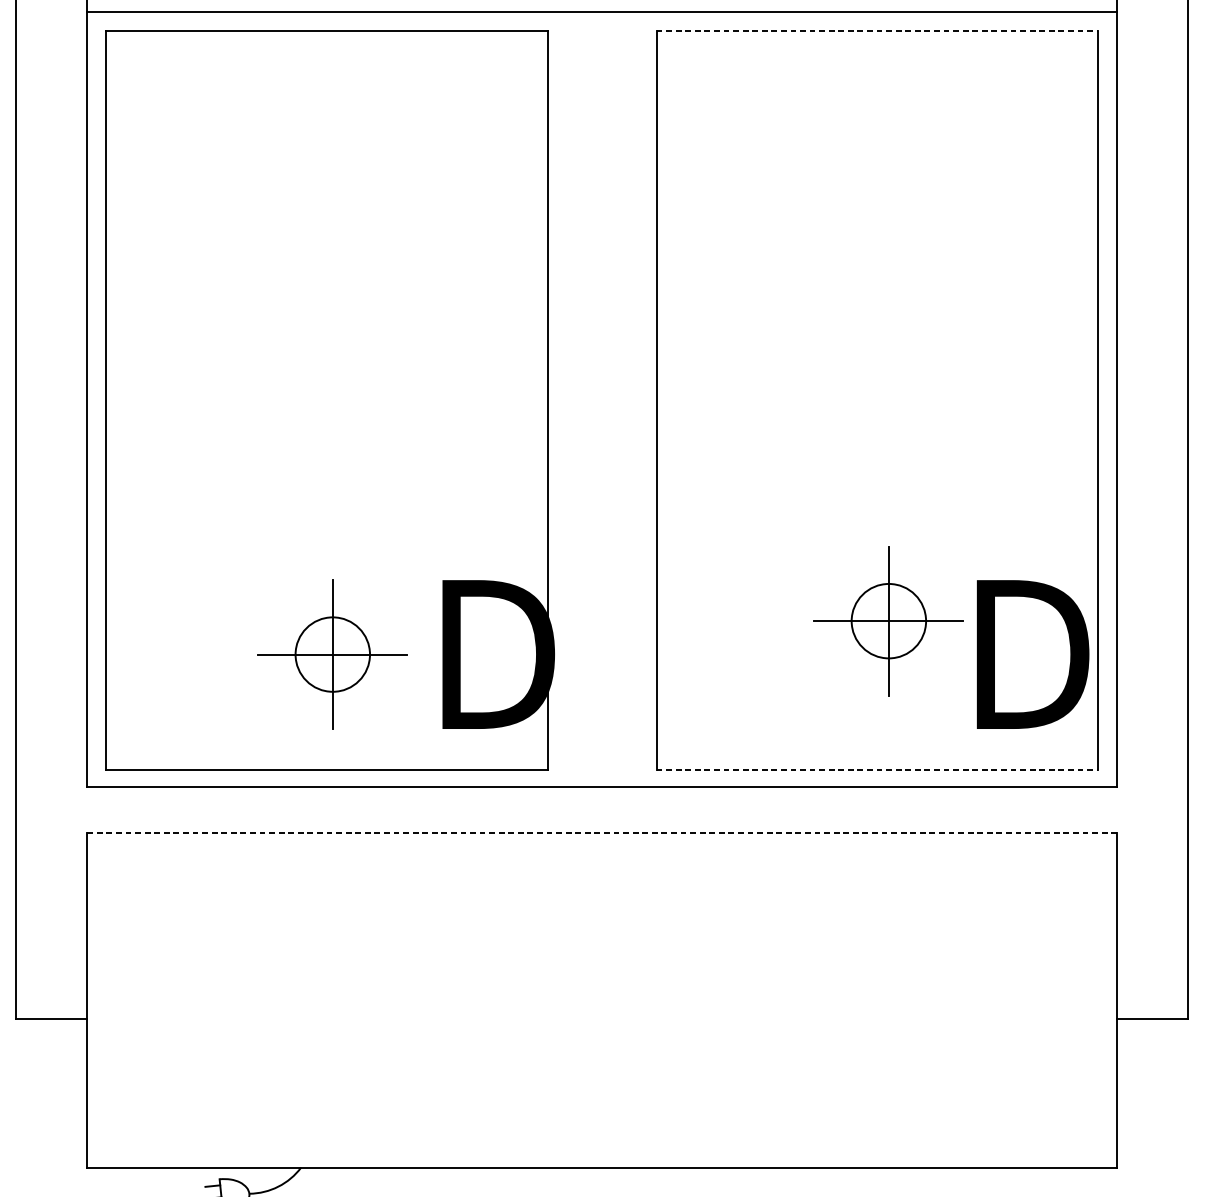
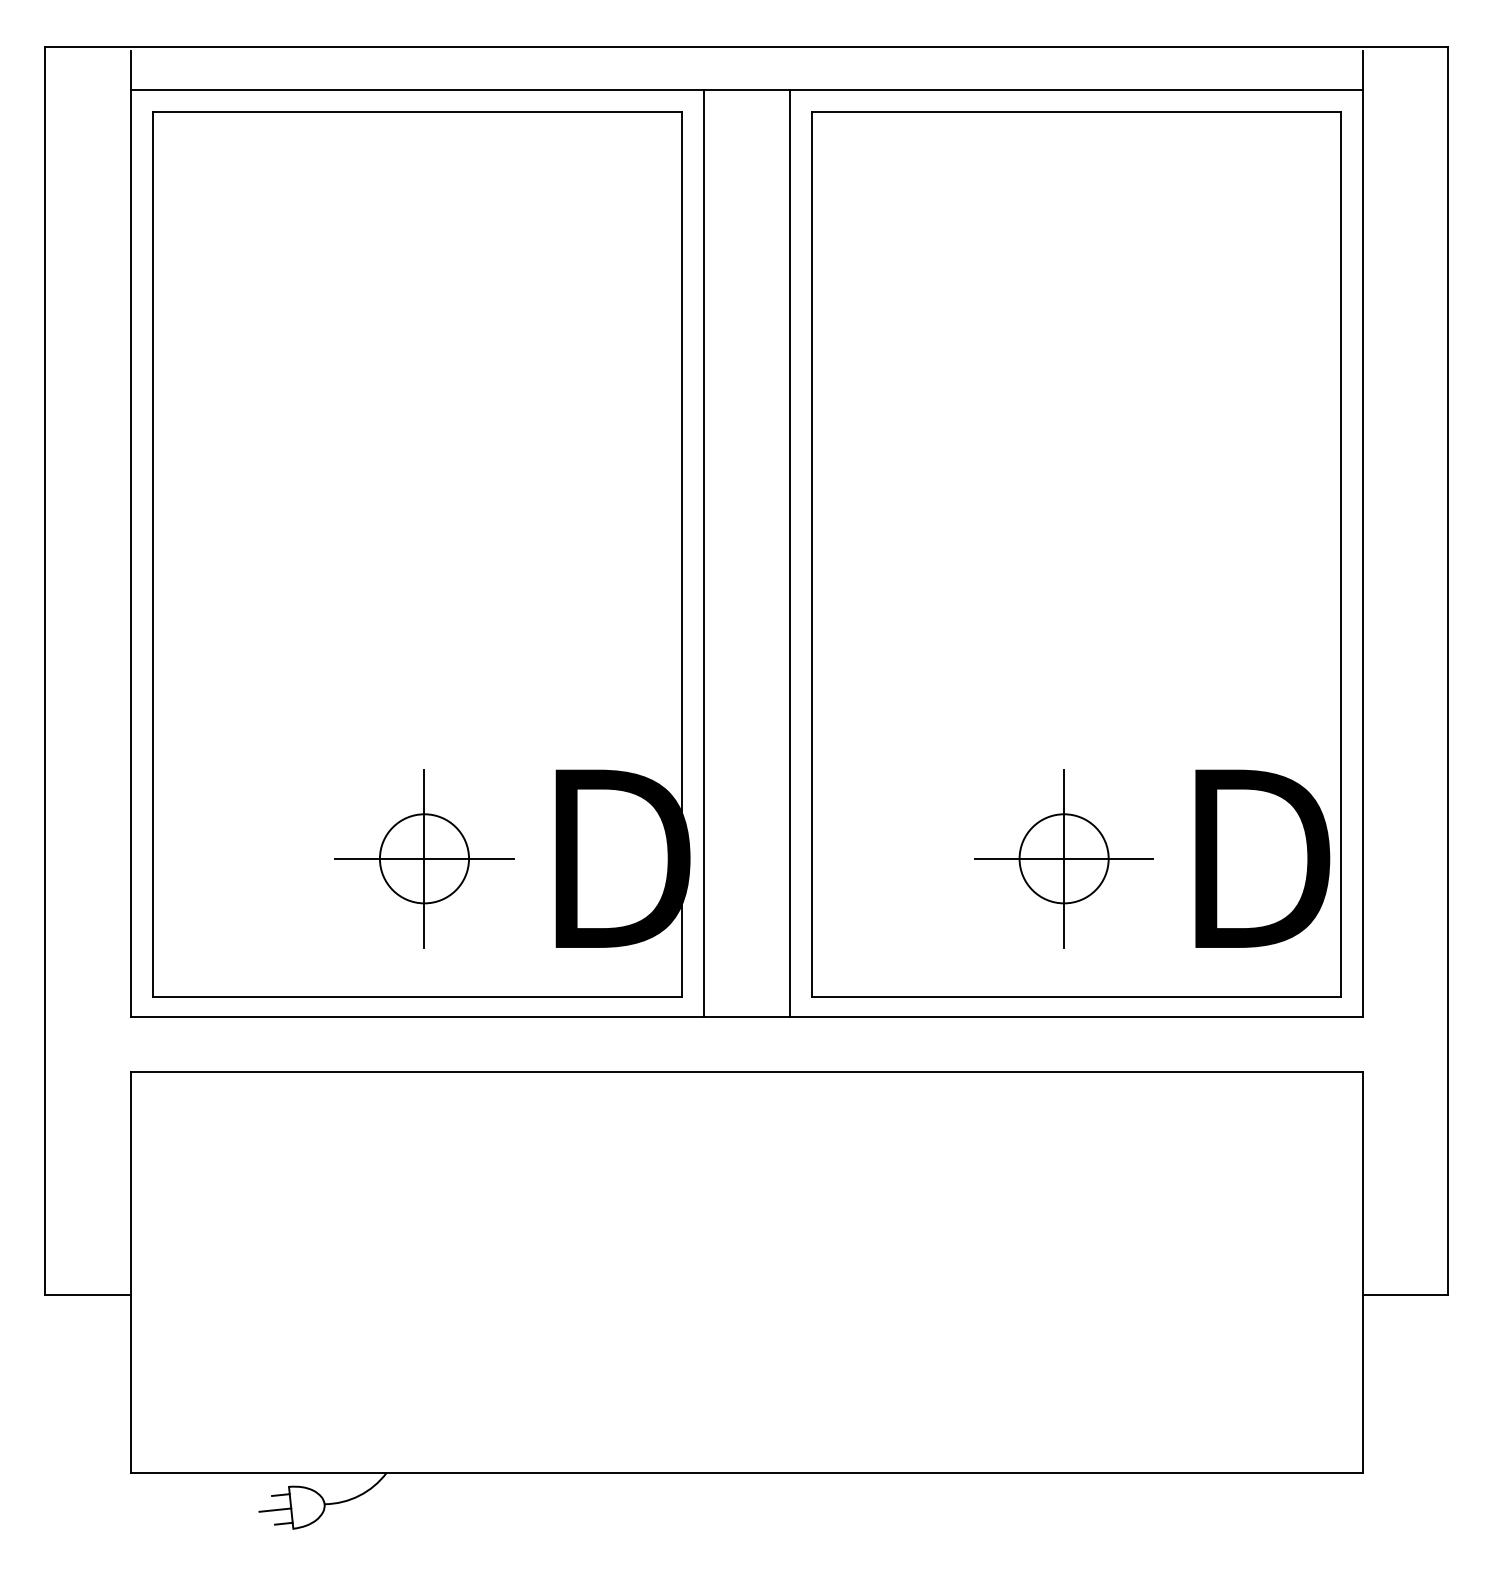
line: (877, 30) -> (1076, 111), dashed -> solid
line: (566, 399) -> (704, 553), added
line: (637, 399) -> (789, 553), added
part: (888, 620) -> (1063, 858), moved
line: (877, 770) -> (1076, 997), dashed -> solid
line: (601, 832) -> (746, 1071), dashed -> solid

